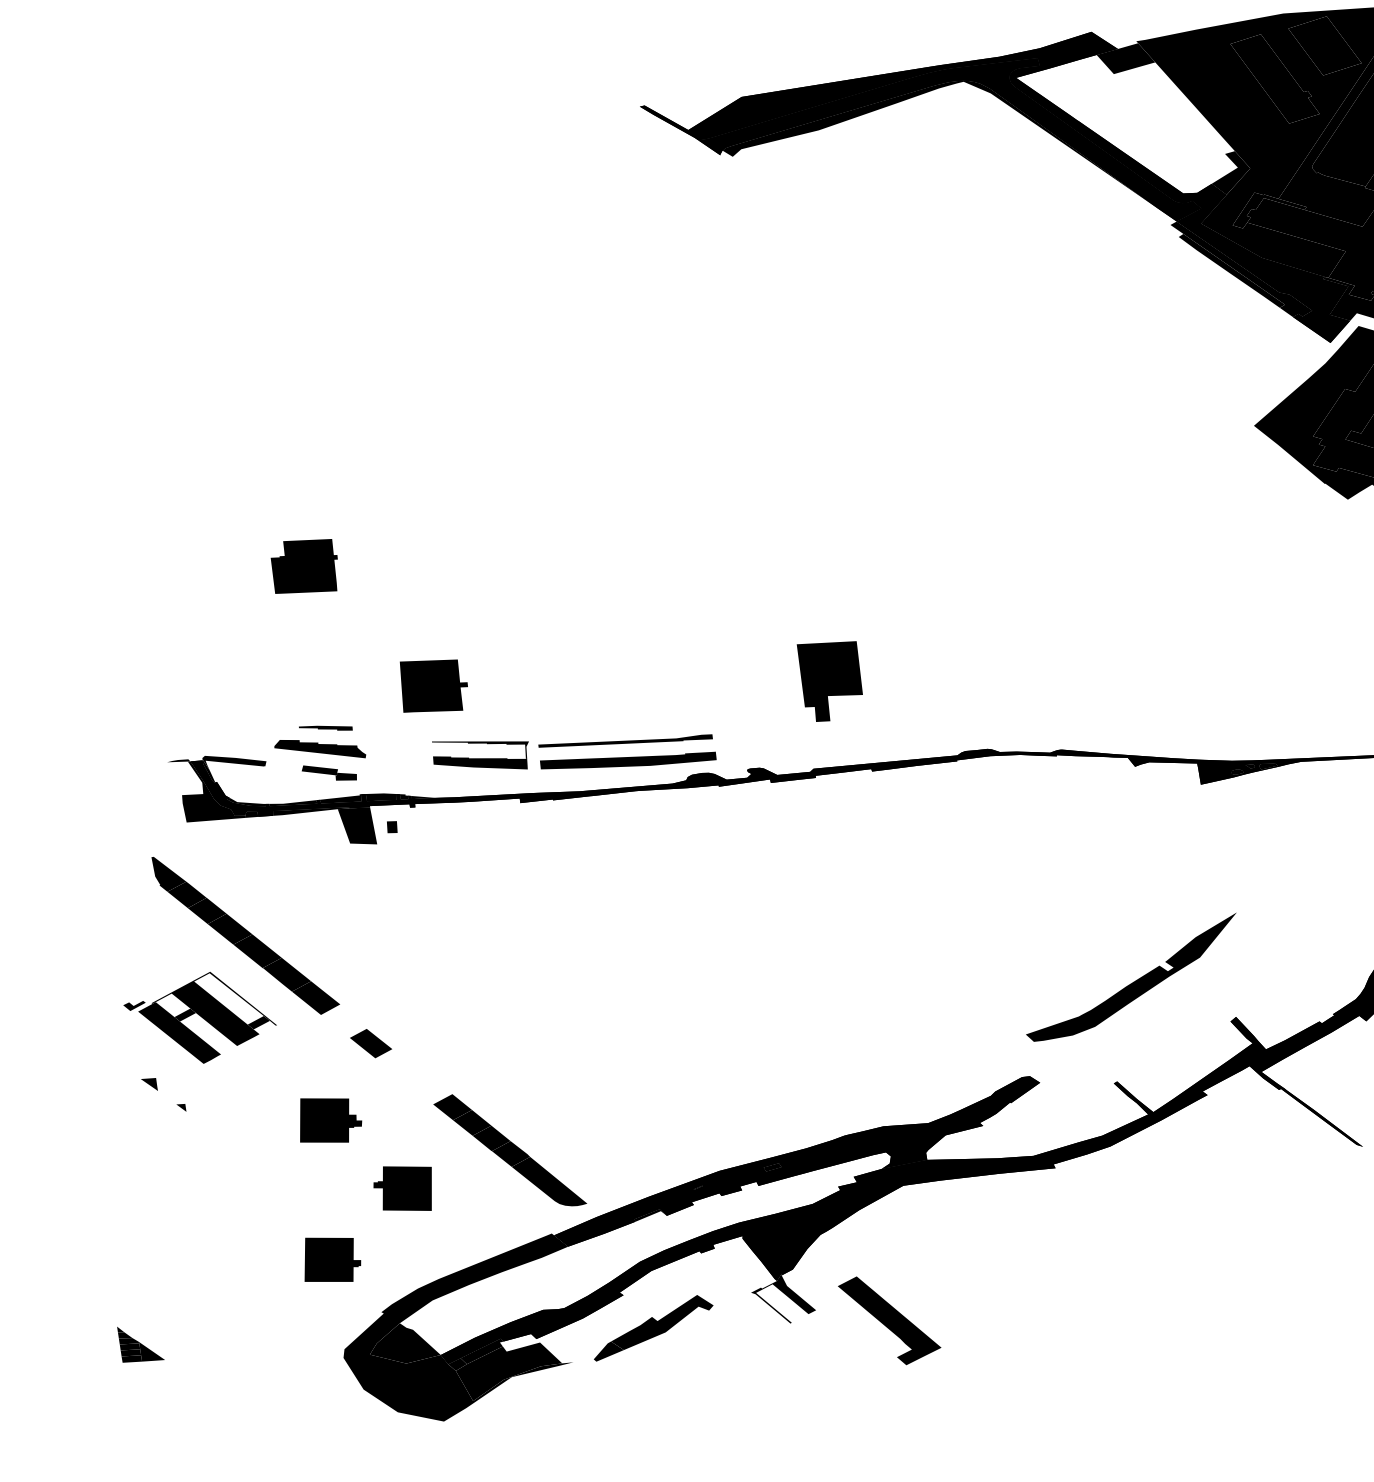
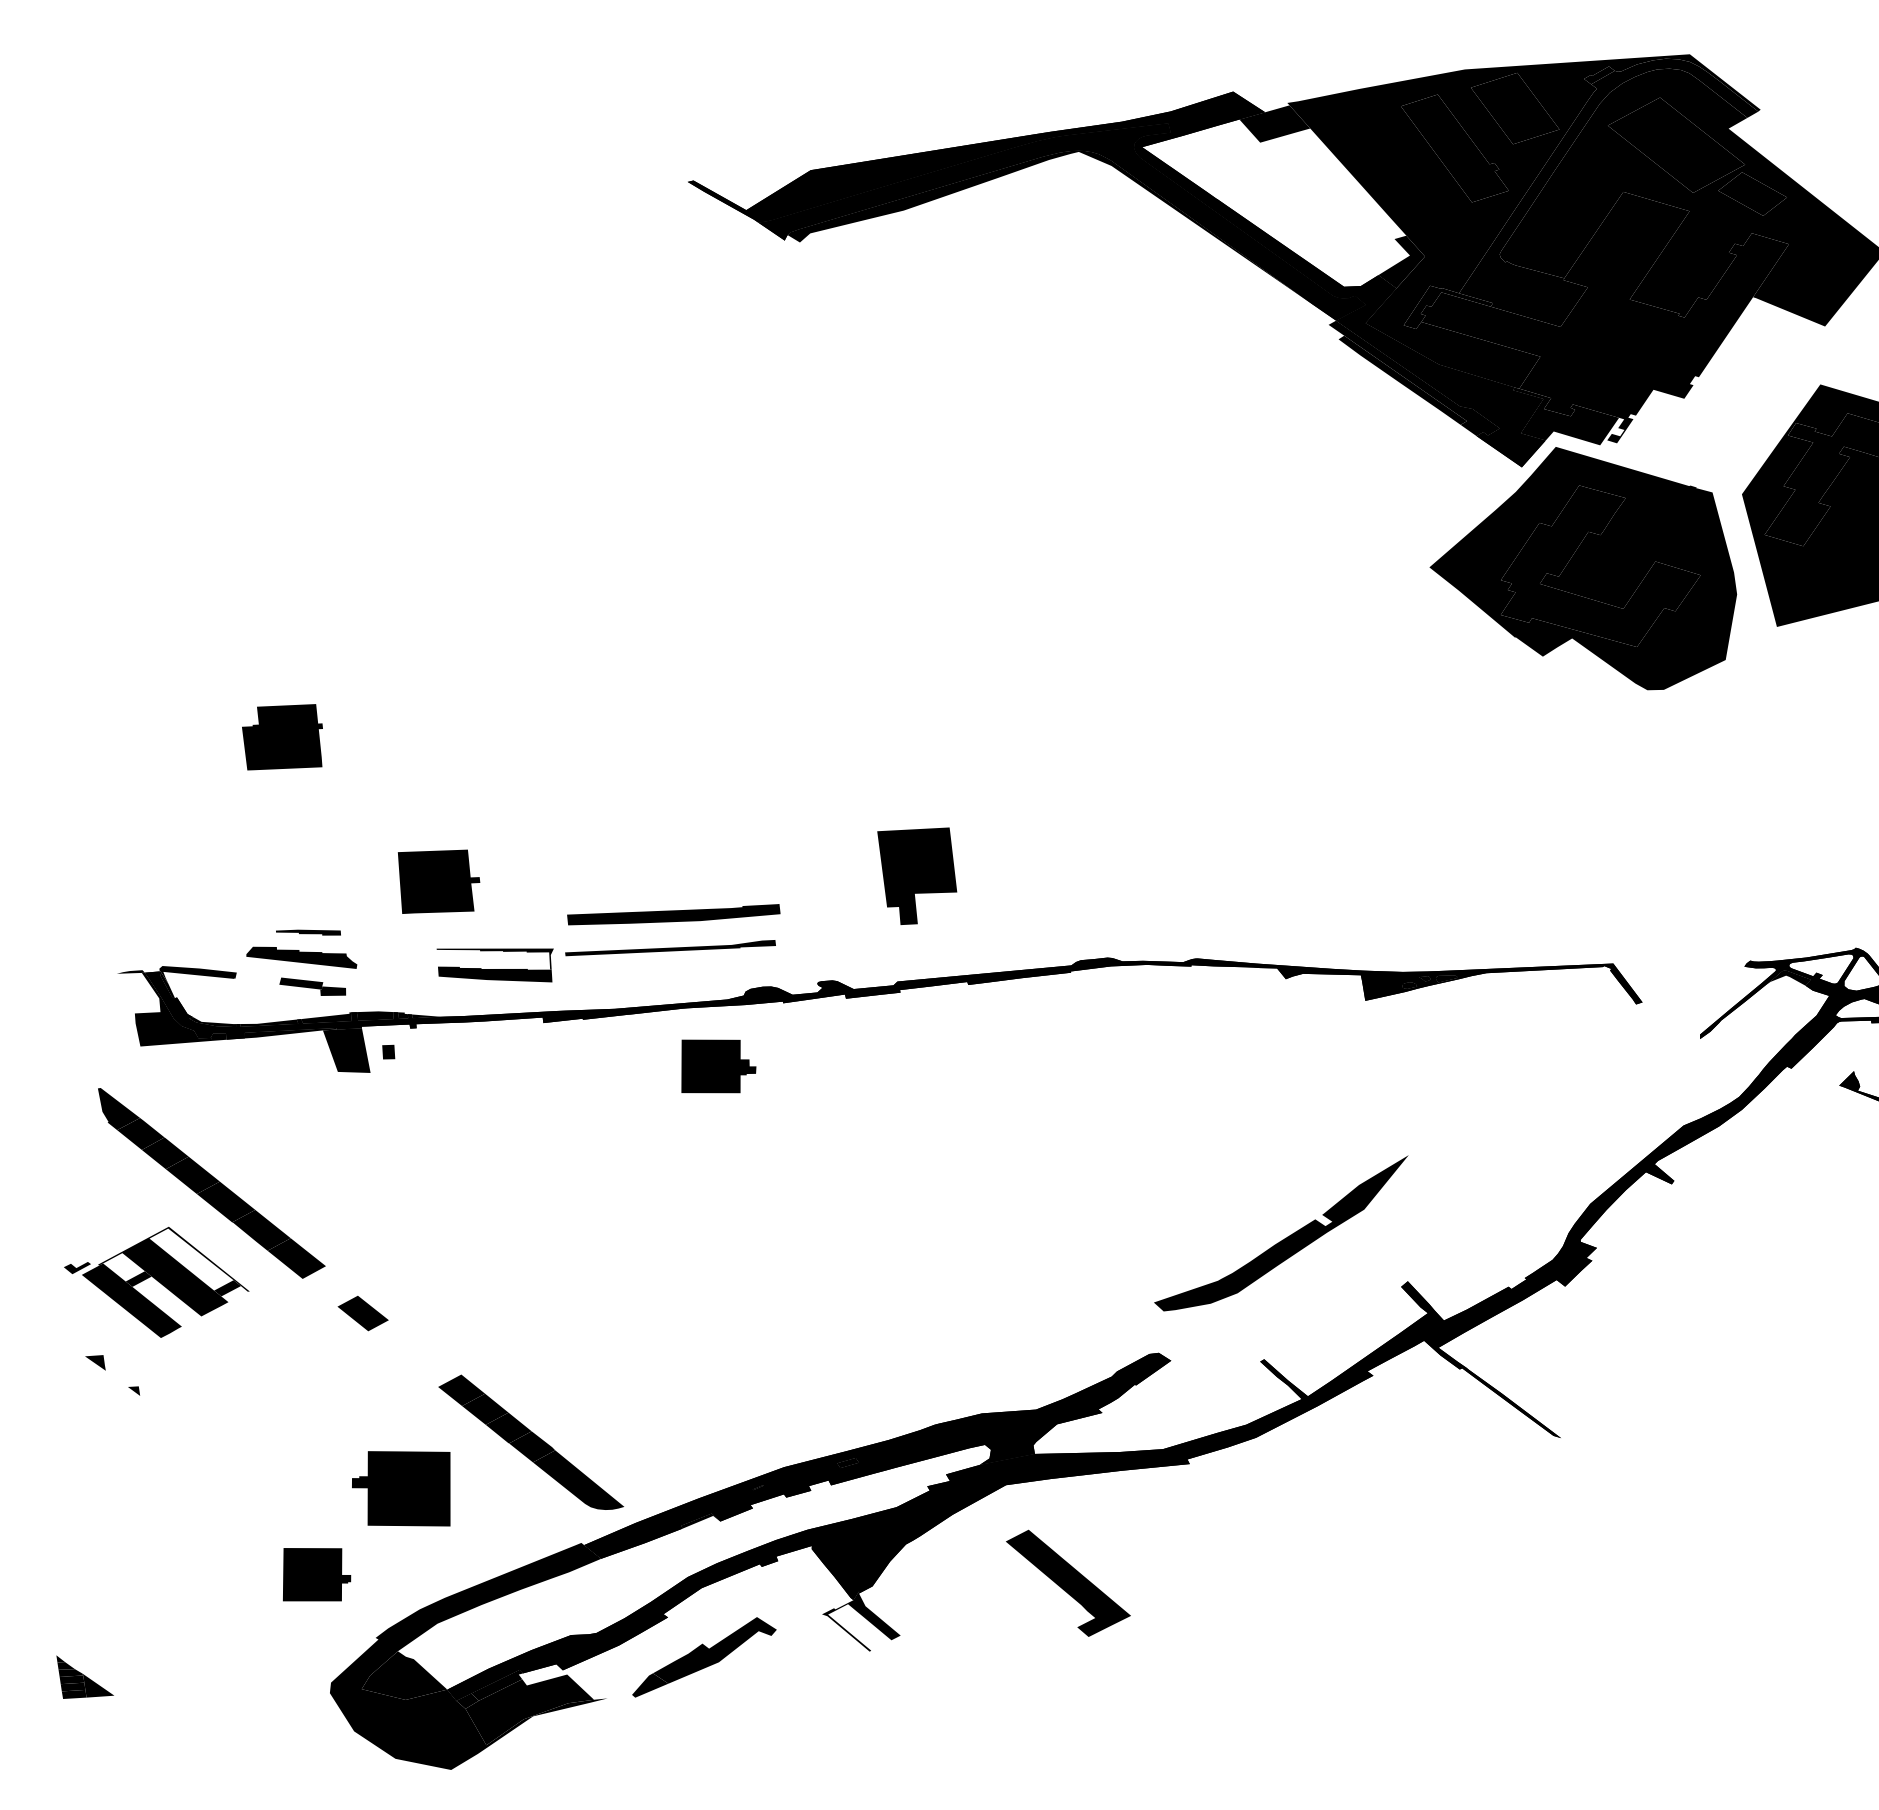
part: (628, 760) -> (673, 914), moved
part: (330, 1120) -> (718, 1066), moved
part: (402, 1188) -> (401, 1488), size x1.4
part: (889, 1320) -> (1068, 1582), moved

